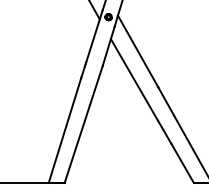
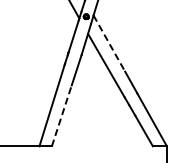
line: (138, 52) -> (109, 44), solid -> dashed
line: (76, 143) -> (61, 115), solid -> dashed

